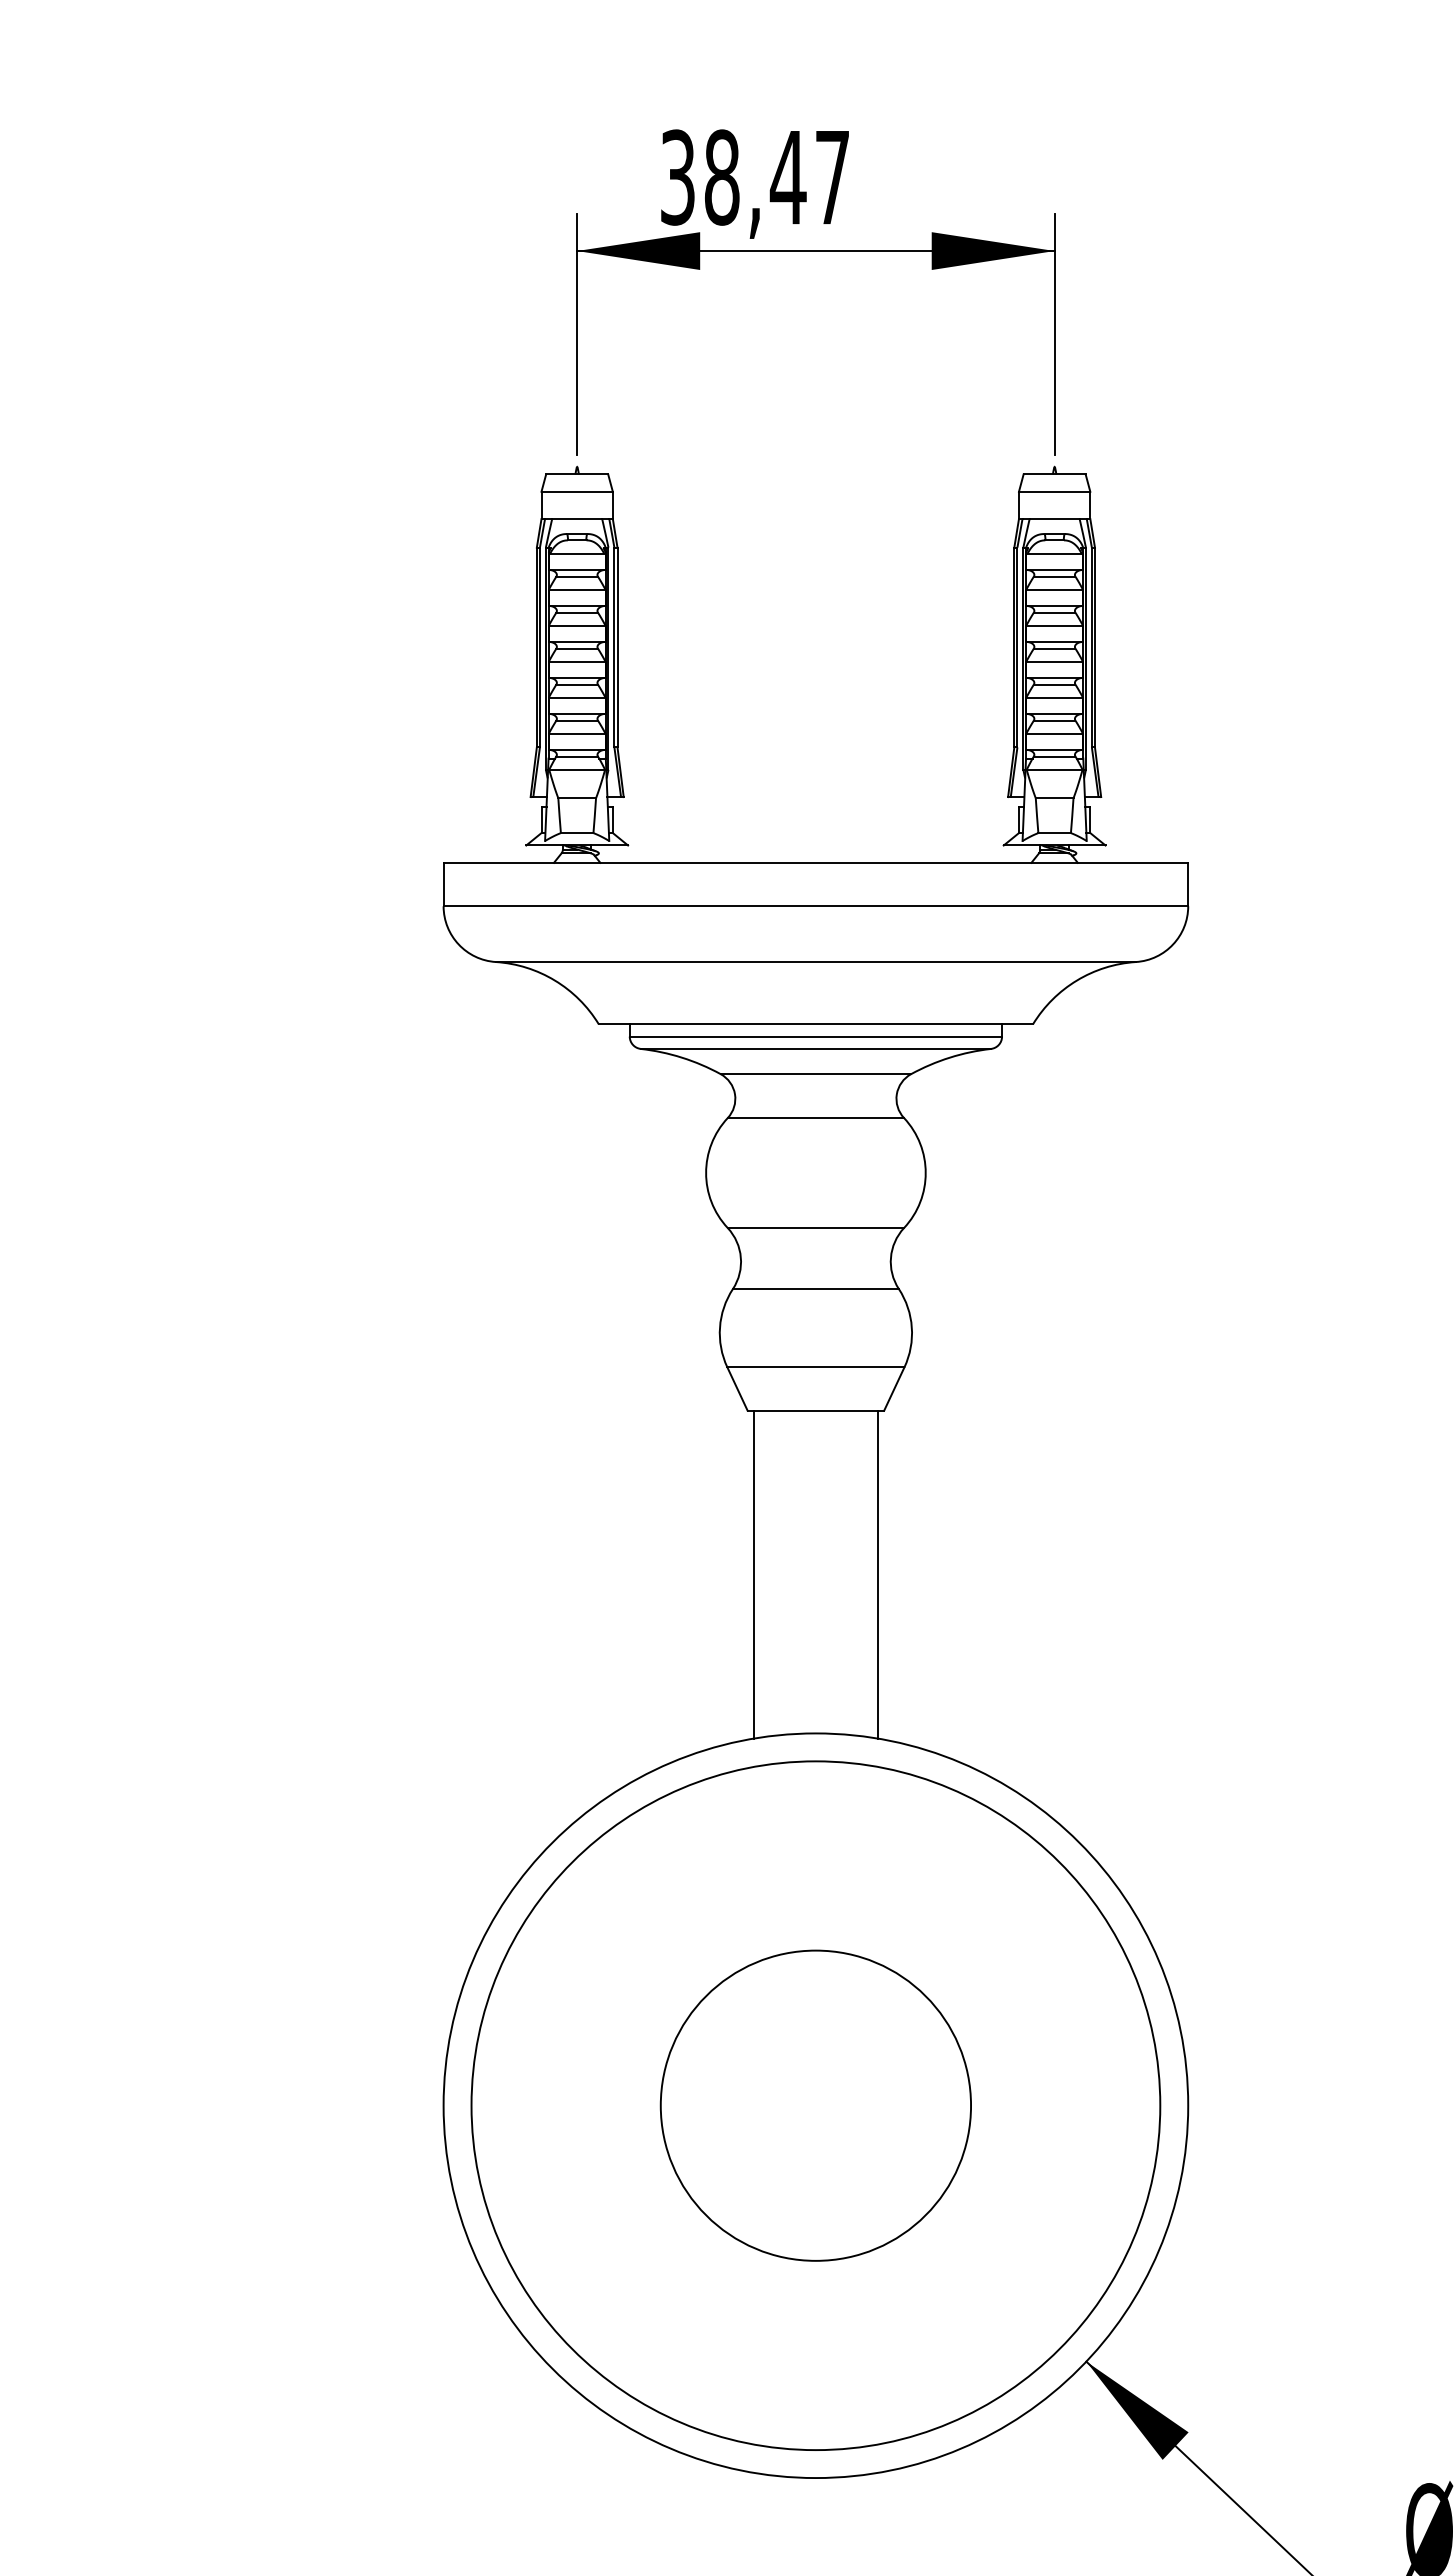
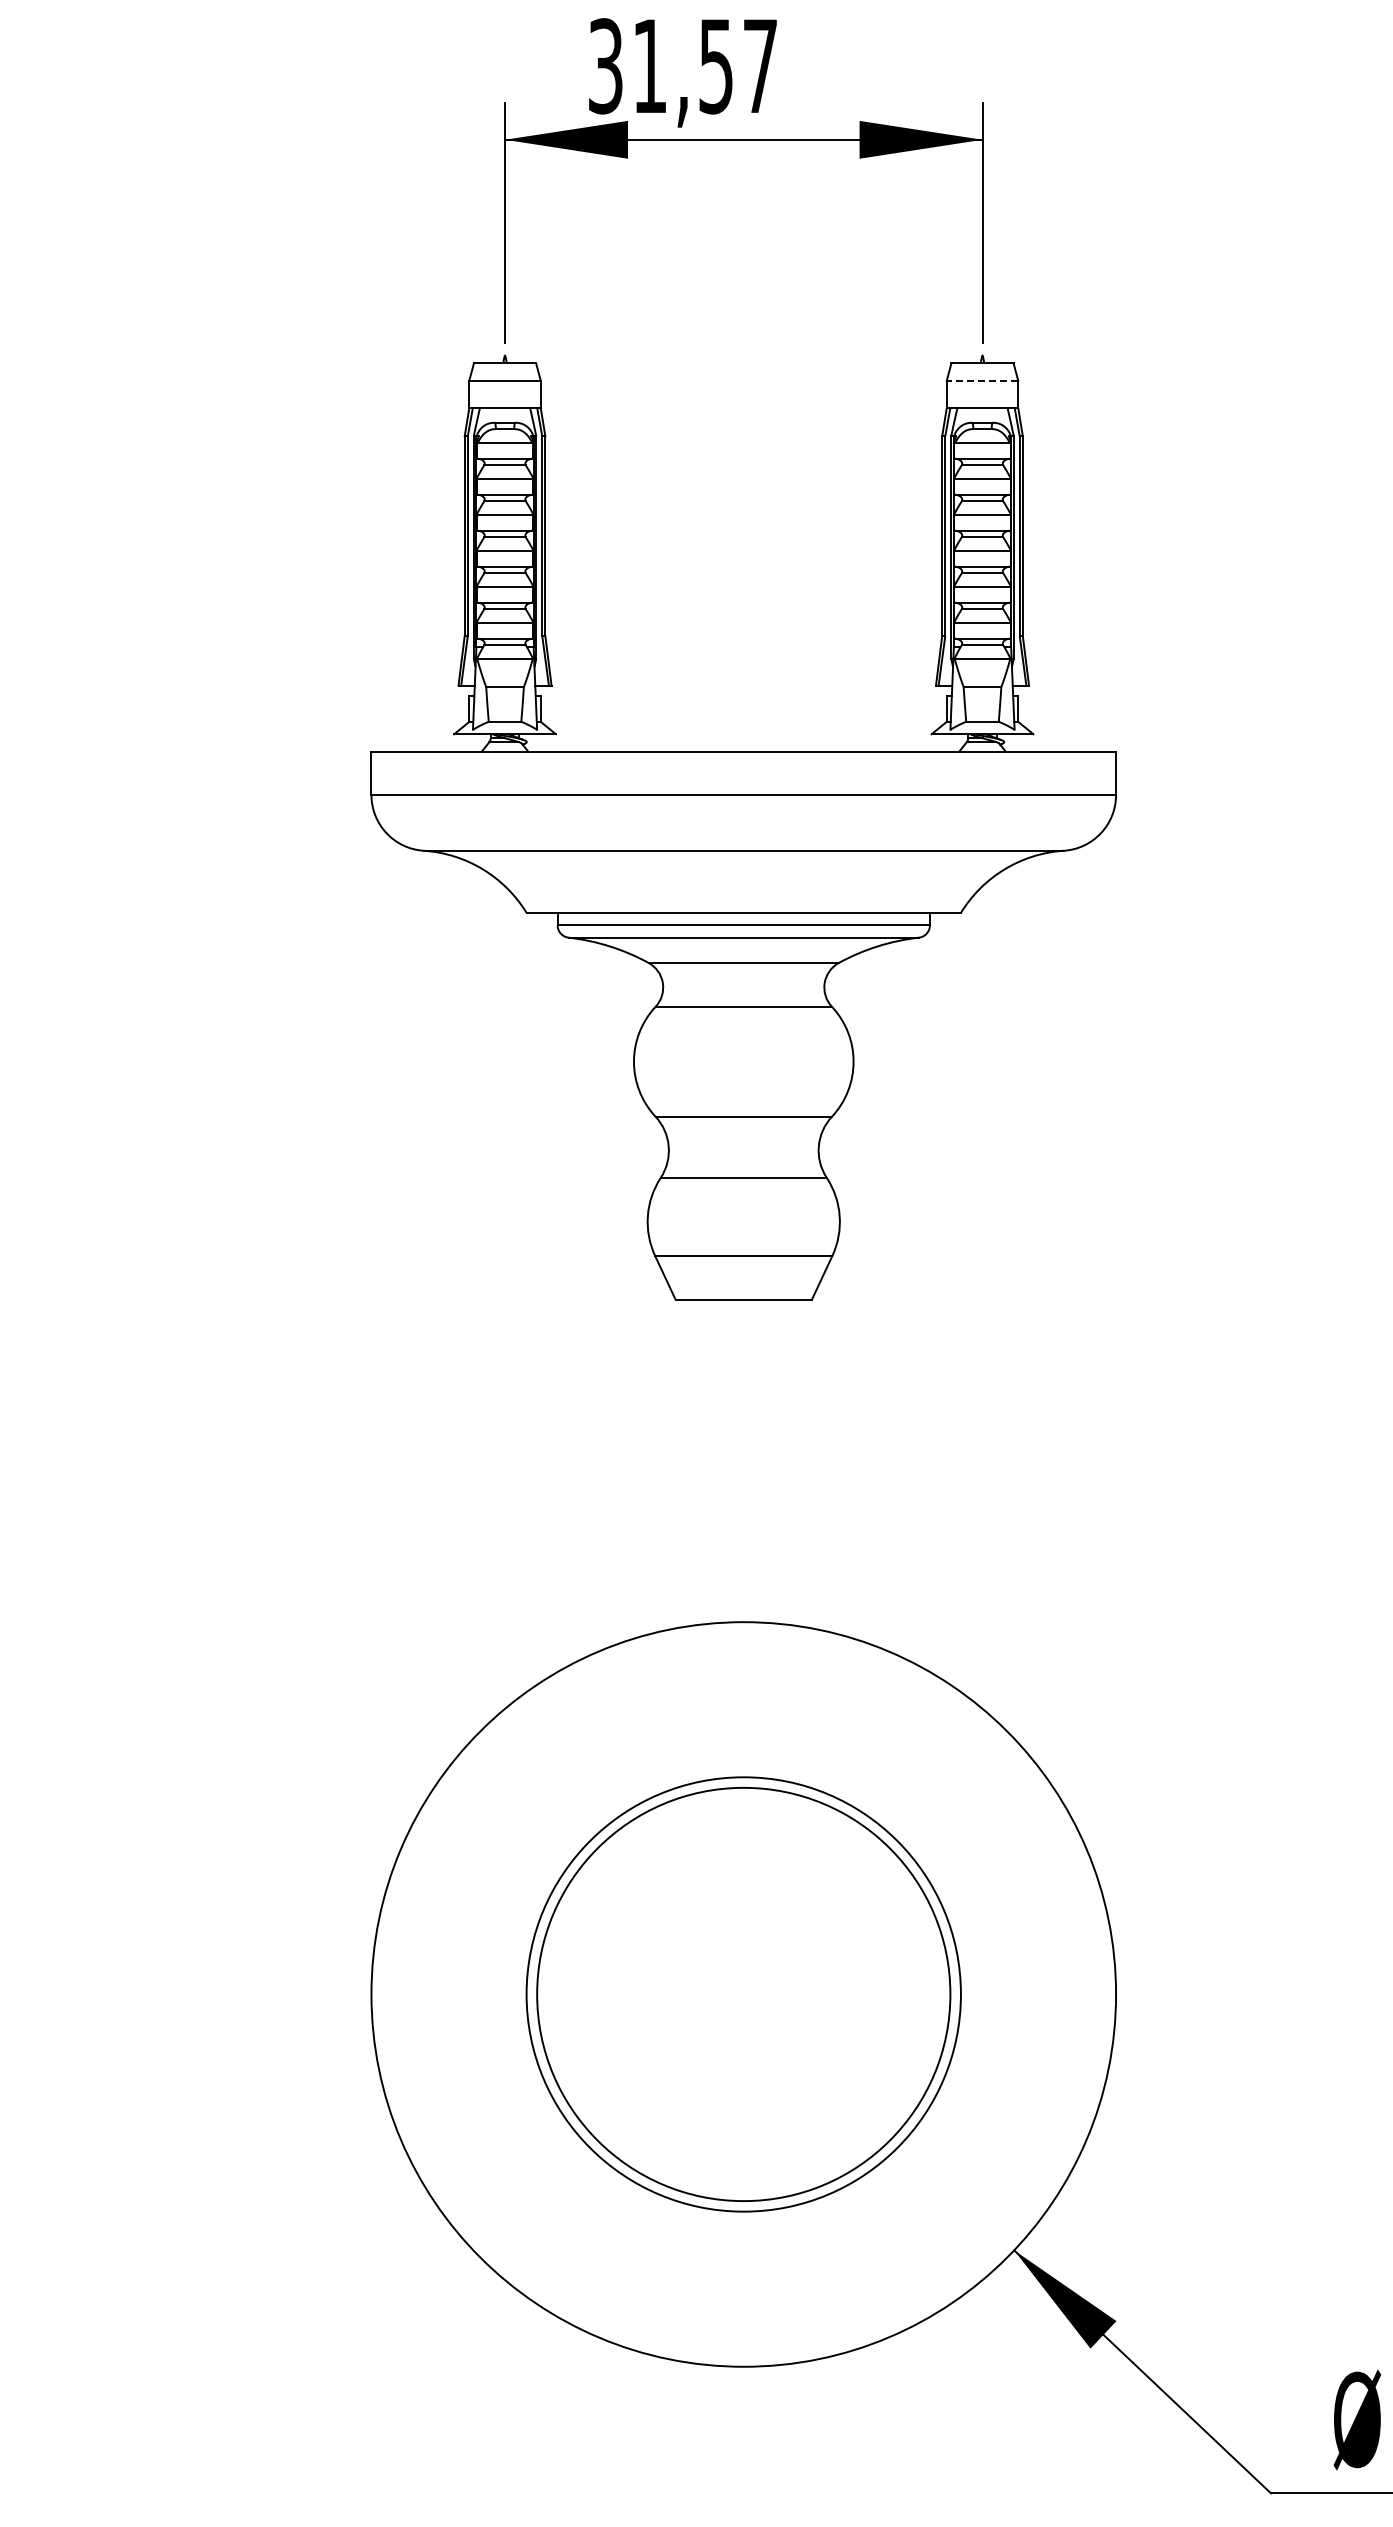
text: (755, 177) -> (683, 66), 38,47 -> 31,57
line: (1054, 491) -> (982, 380), solid -> dashed
line: (753, 1574) -> (681, 1463), removed
line: (877, 1574) -> (805, 1463), removed
circle: (815, 2105) -> (743, 1994), size x0.6
circle: (815, 2105) -> (743, 1994), size x1.4

